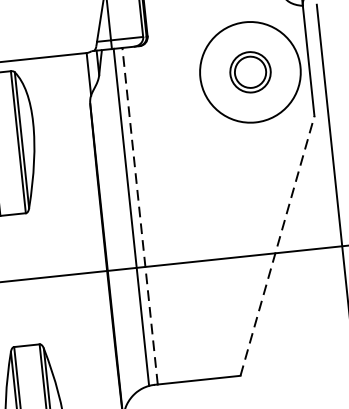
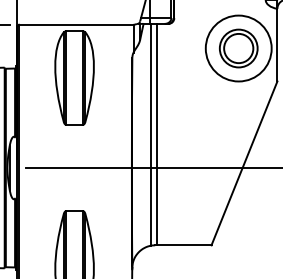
part: (250, 72) -> (238, 48), size x1.43
line: (140, 215) -> (157, 134), dashed -> solid
line: (277, 244) -> (244, 162), dashed -> solid

